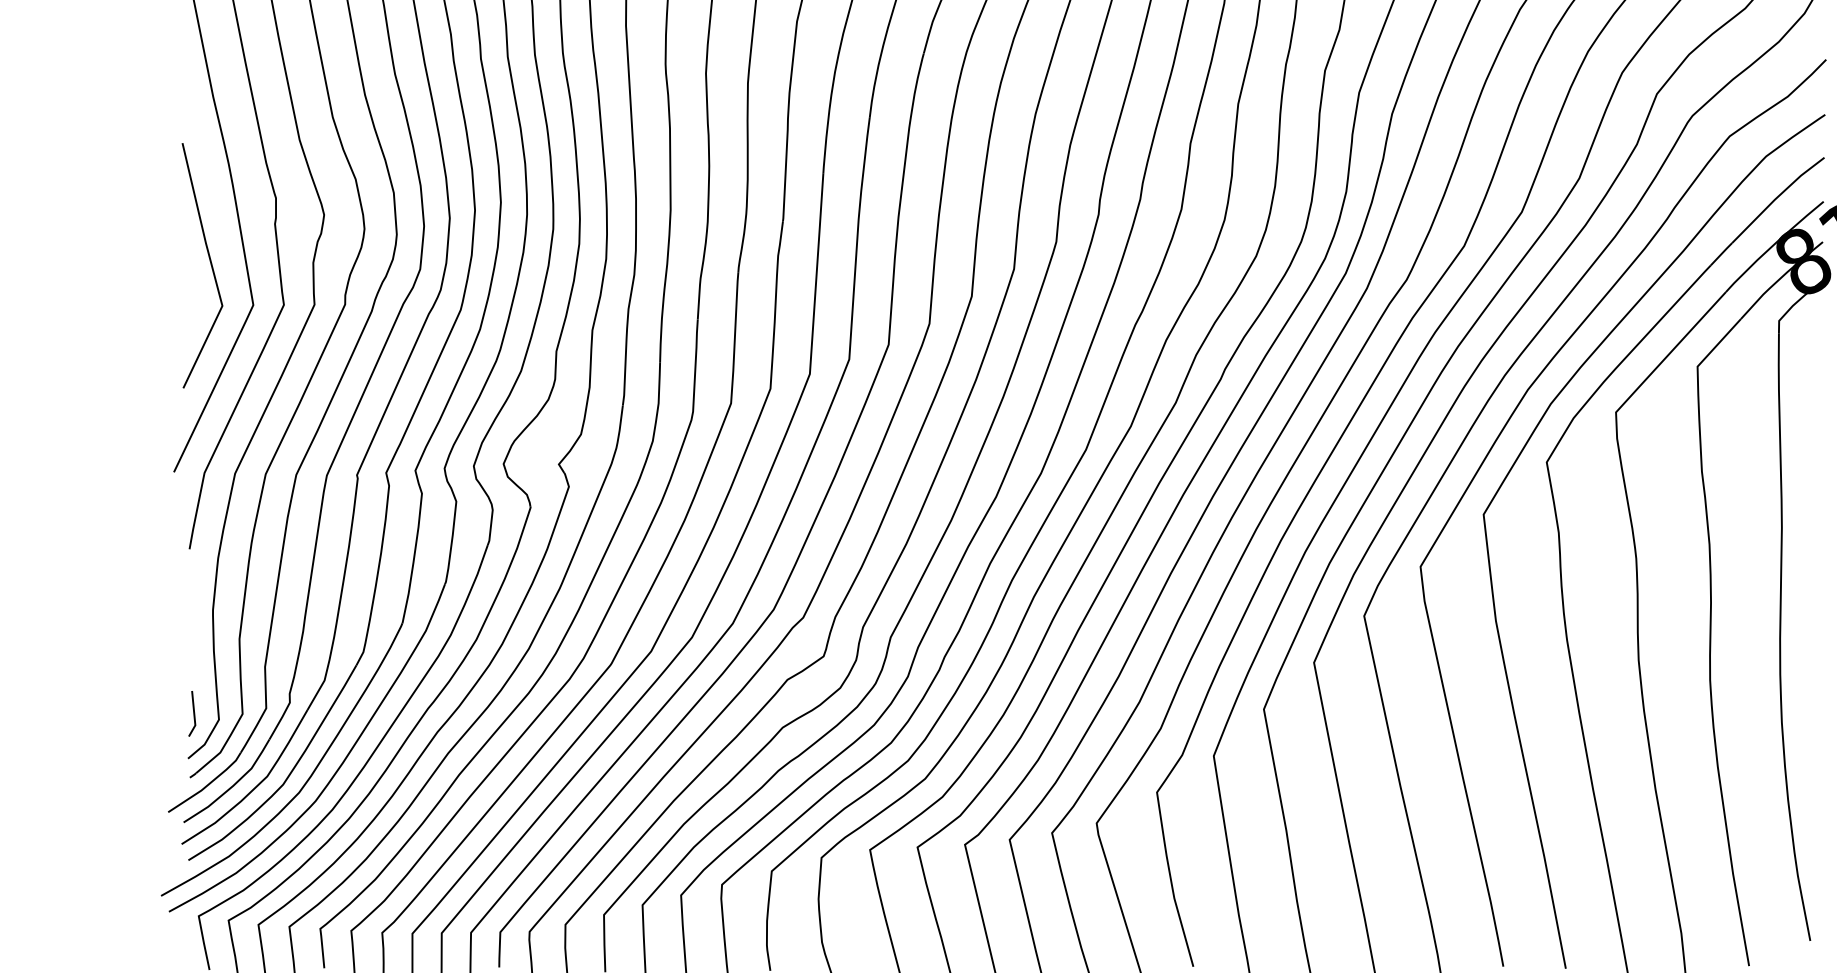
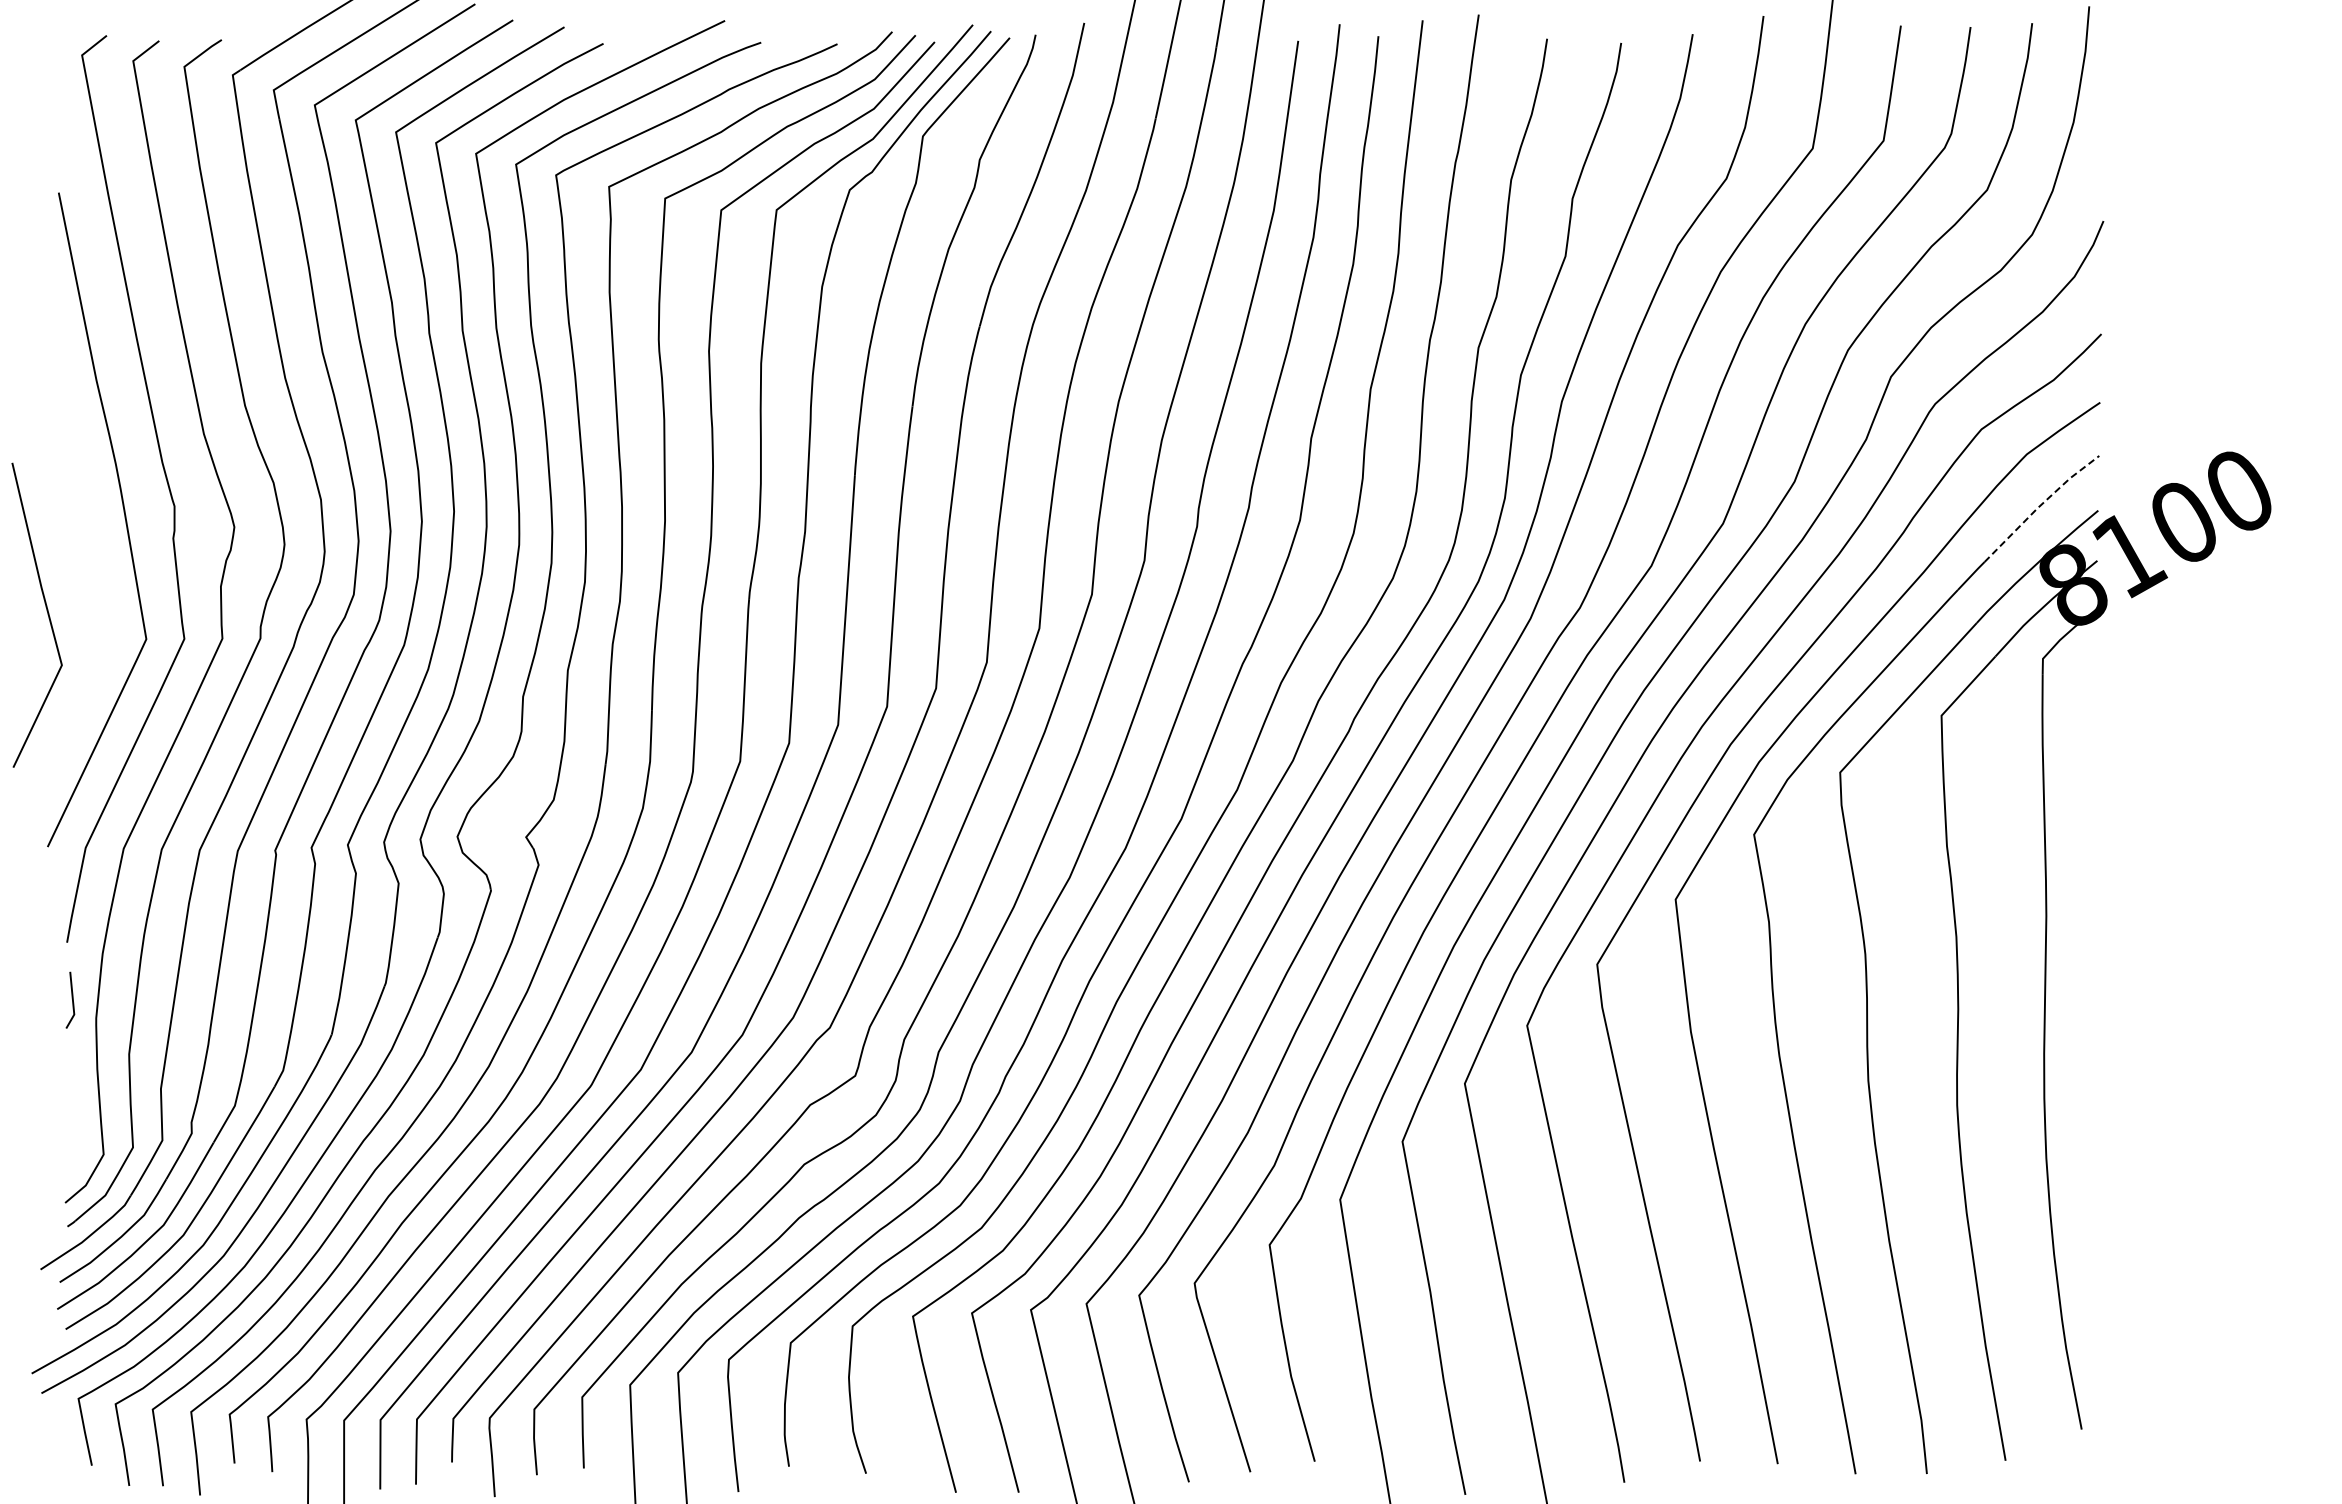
line: (1776, 198) -> (2039, 506), solid -> dashed
curve: (210, 262) -> (46, 611), moved
line: (193, 712) -> (71, 998), moved

